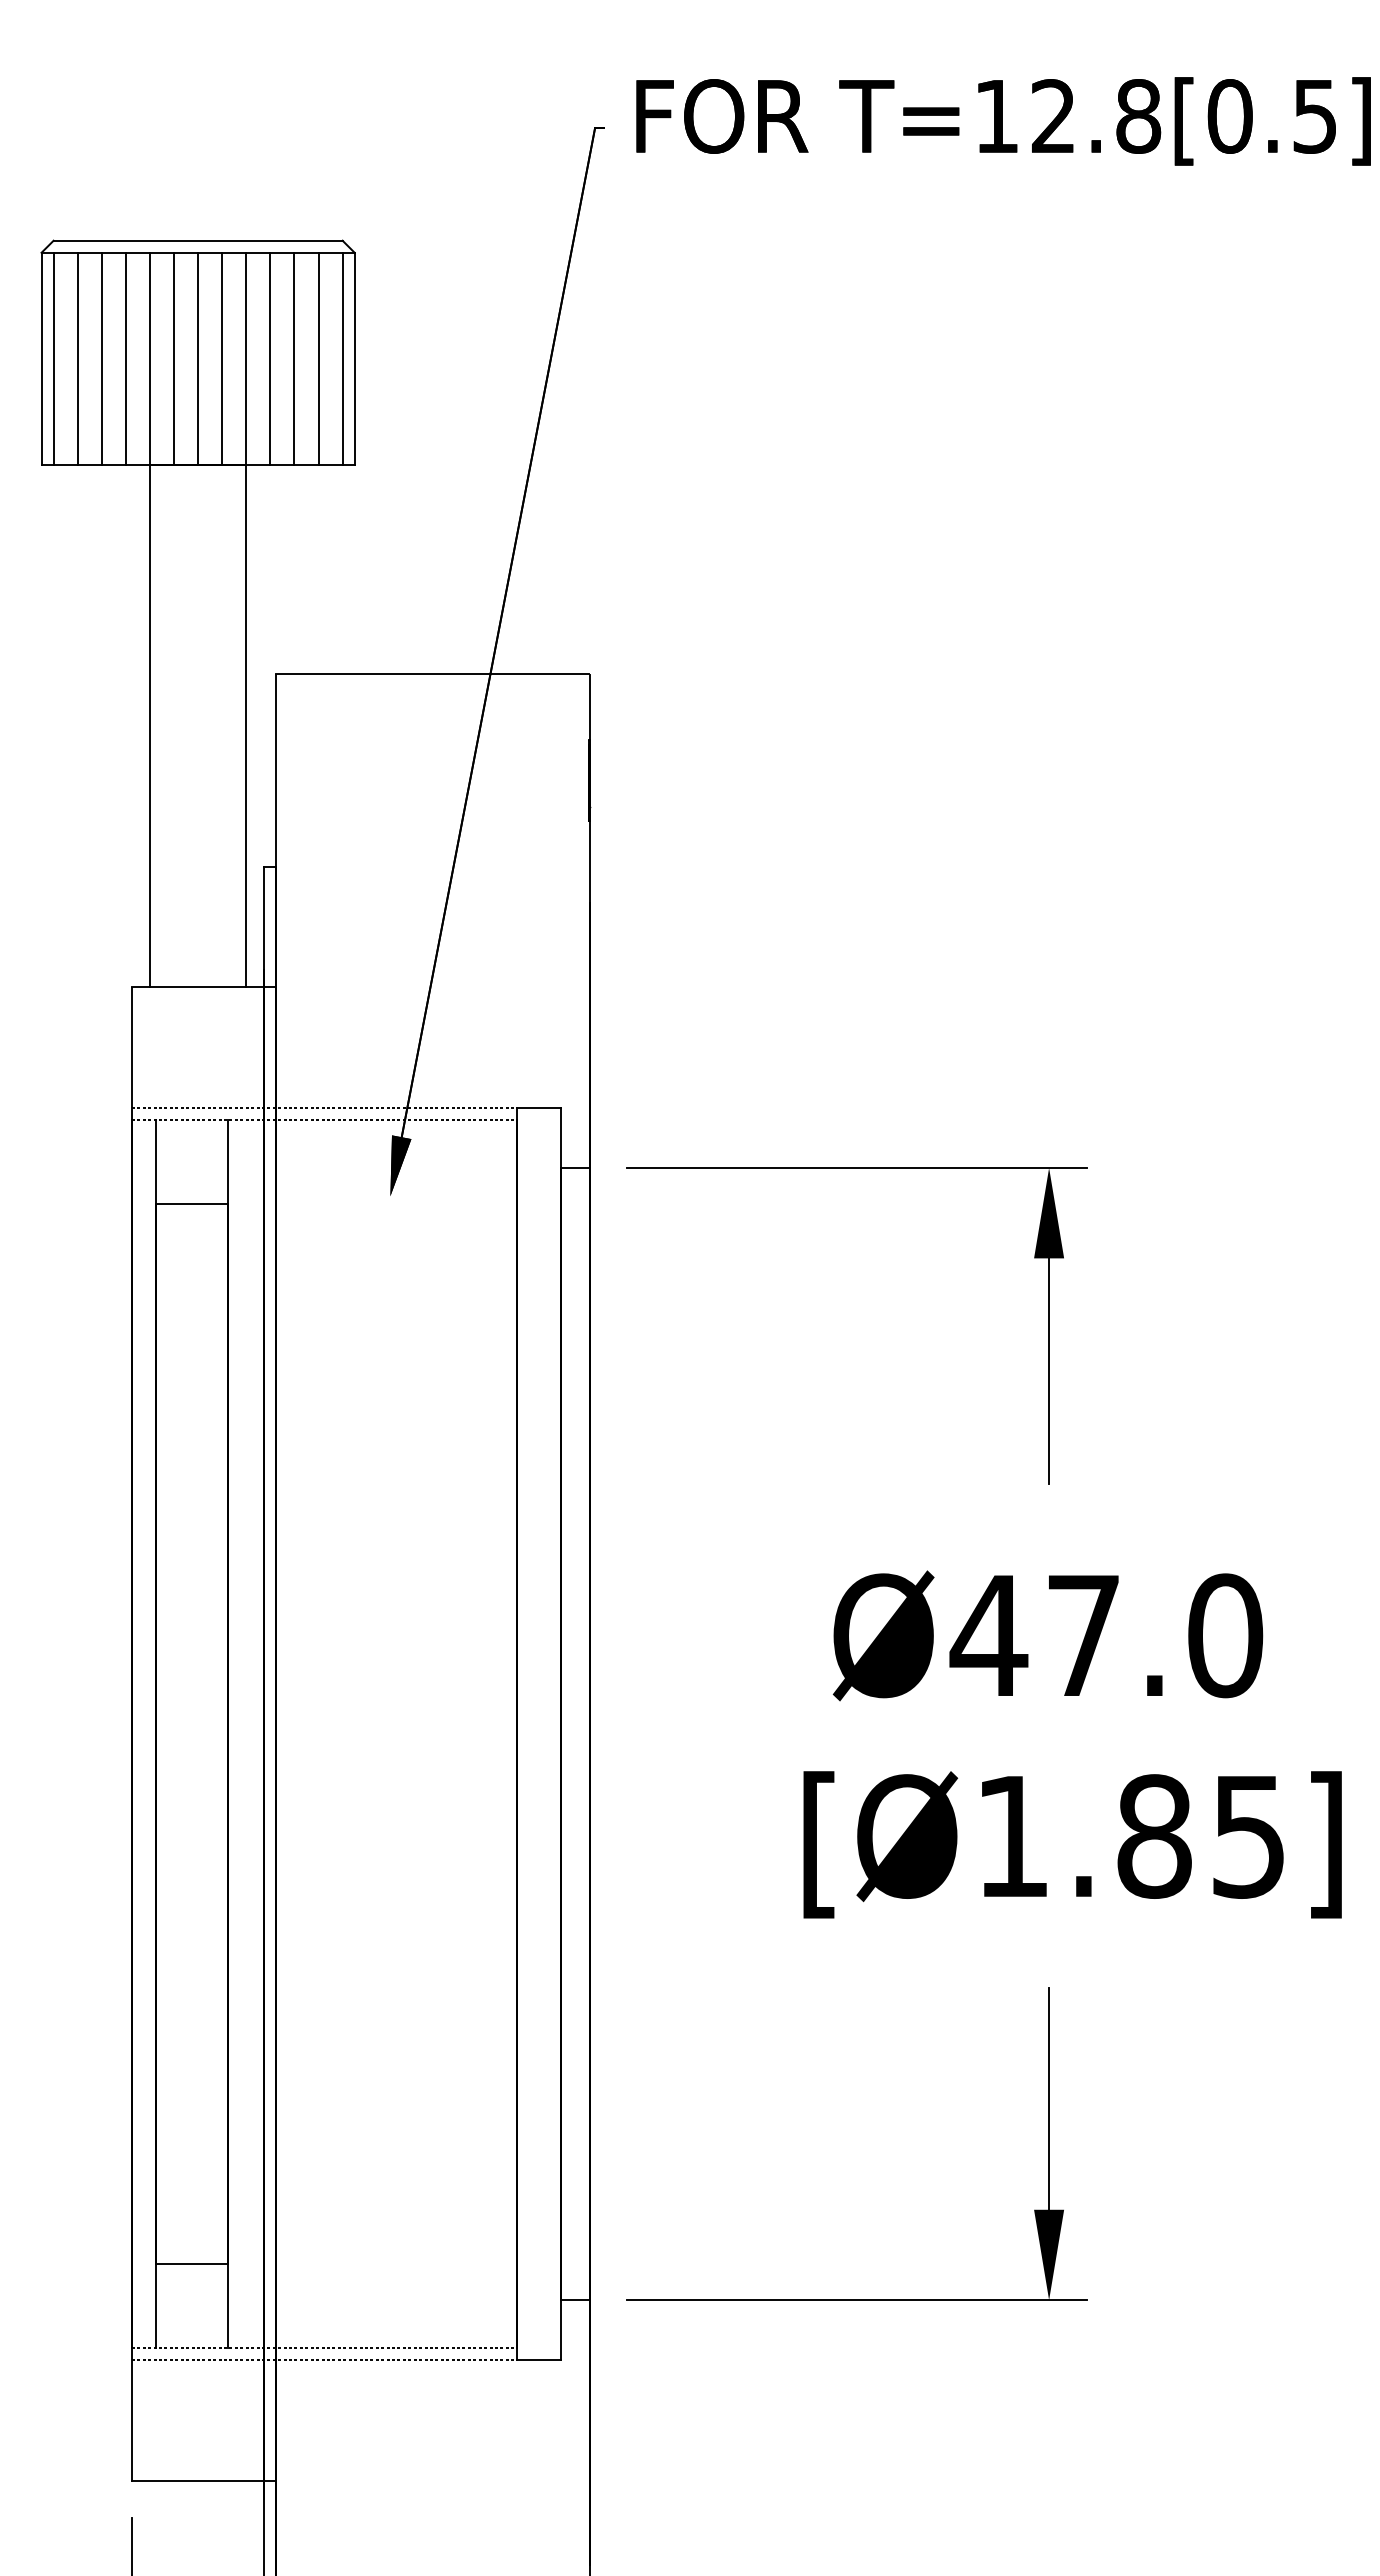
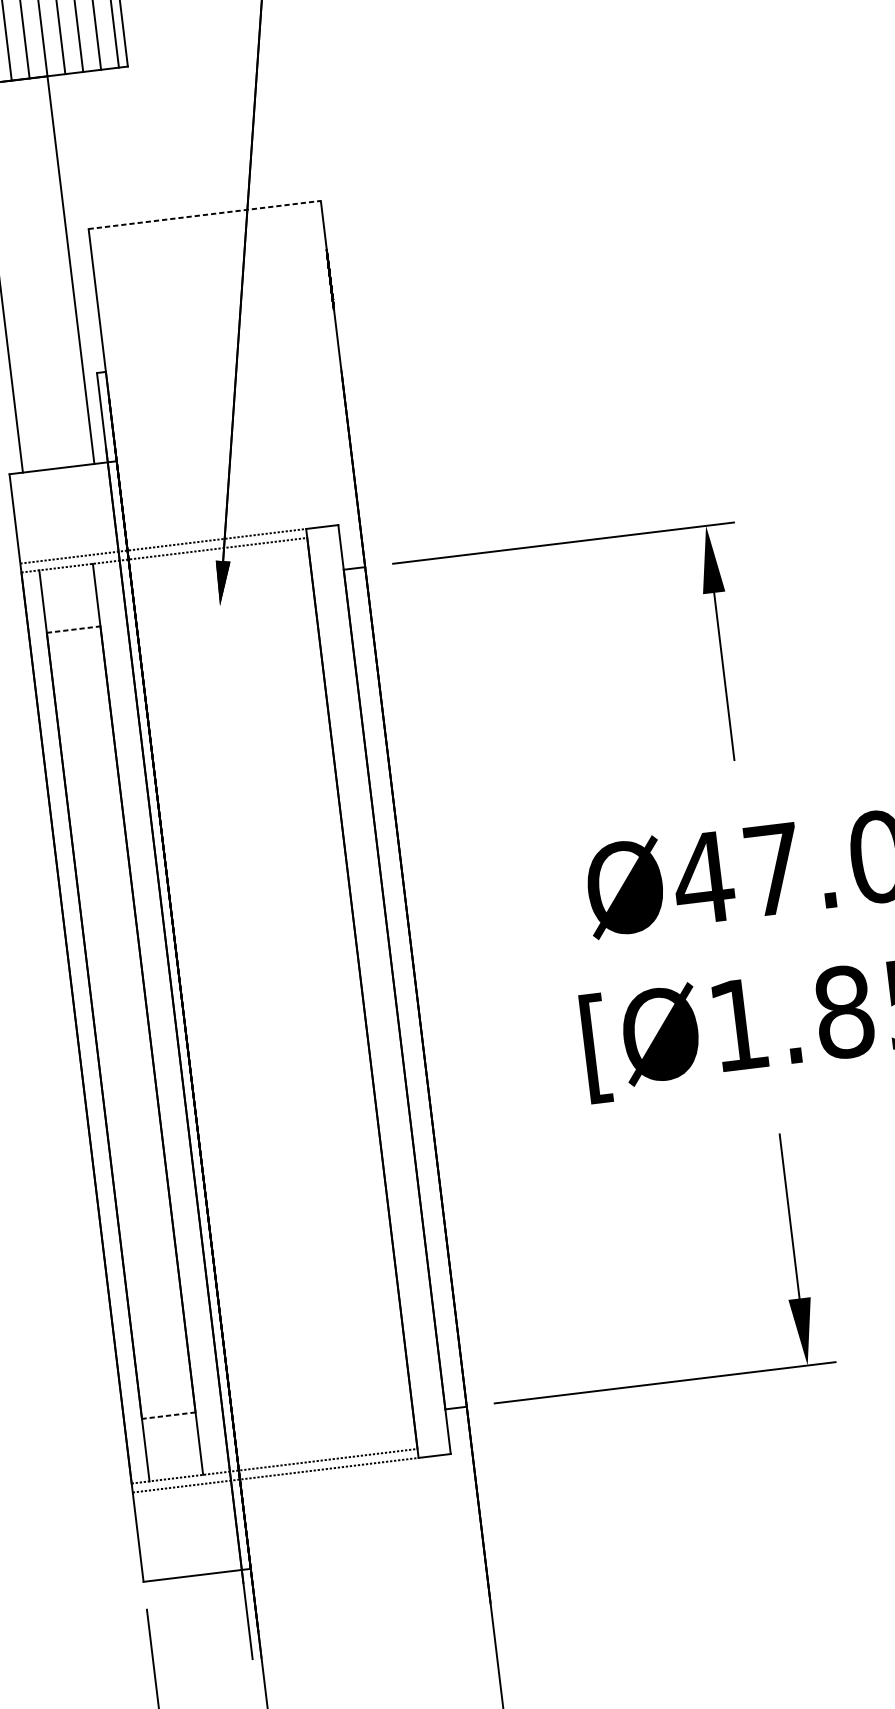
line: (433, 674) -> (205, 215), solid -> dashed
line: (192, 1204) -> (74, 629), solid -> dashed
line: (191, 2263) -> (168, 1415), solid -> dashed

